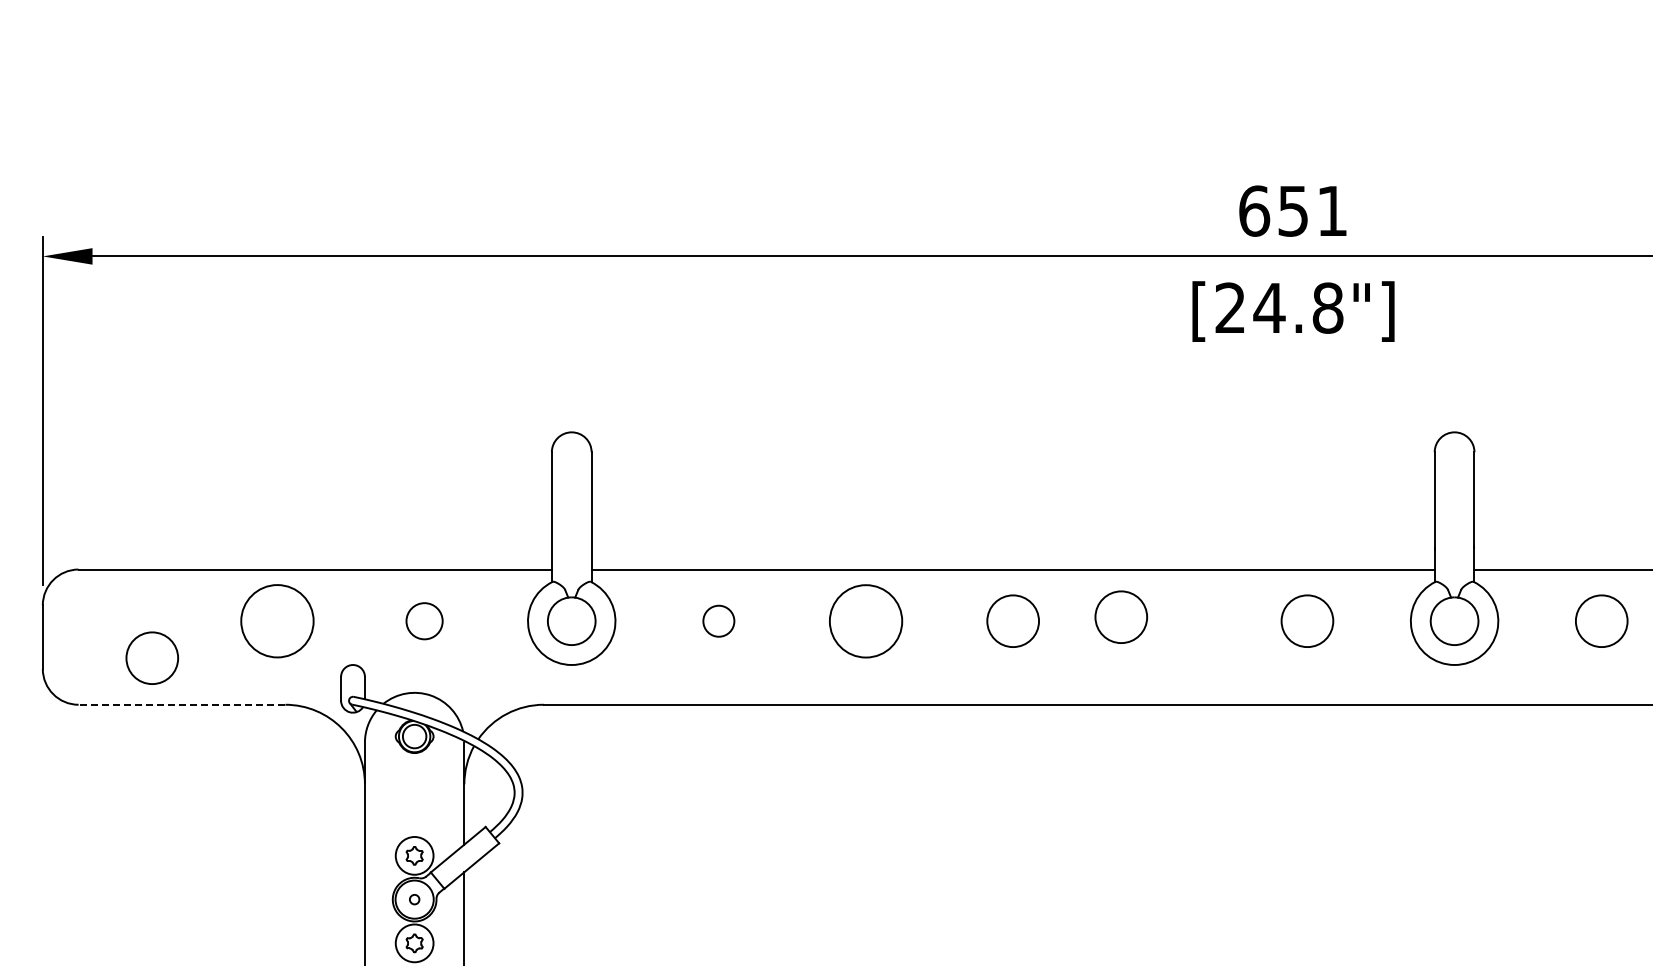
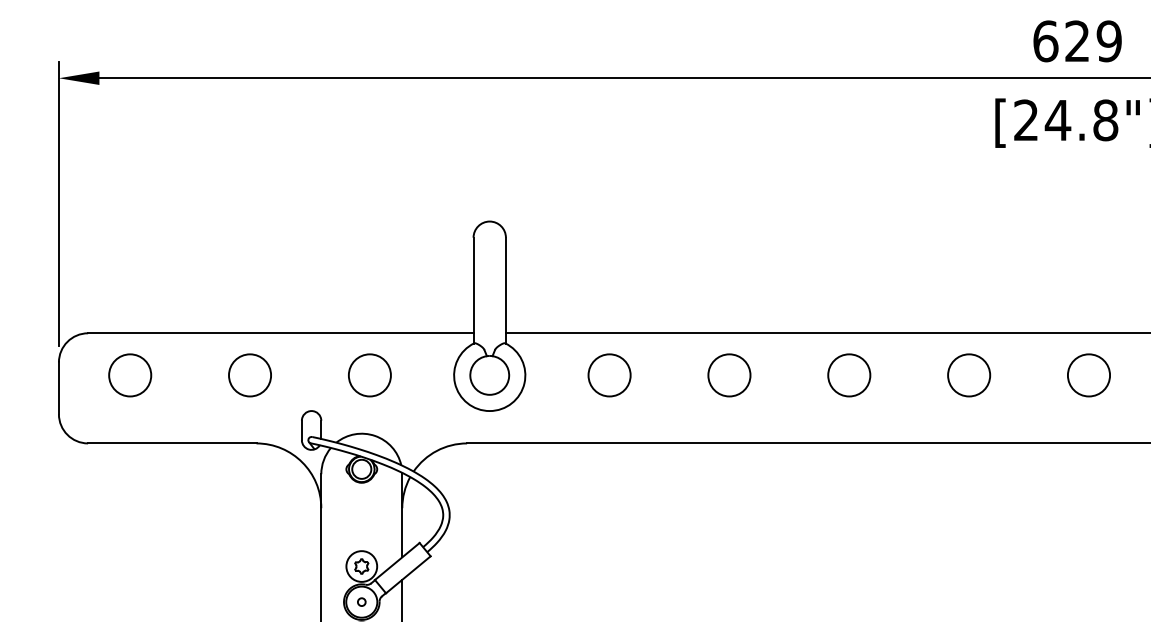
text: (1312, 210) -> (1093, 40), 651 -> 629
circle: (1120, 616) -> (968, 374), moved
circle: (865, 620) -> (729, 374), size x0.71
circle: (277, 621) -> (250, 375), size x0.71
circle: (424, 621) -> (369, 375), size x1.43
circle: (718, 621) -> (609, 375), size x1.67
circle: (151, 657) -> (129, 374), moved
line: (181, 704) -> (171, 443), dashed -> solid

